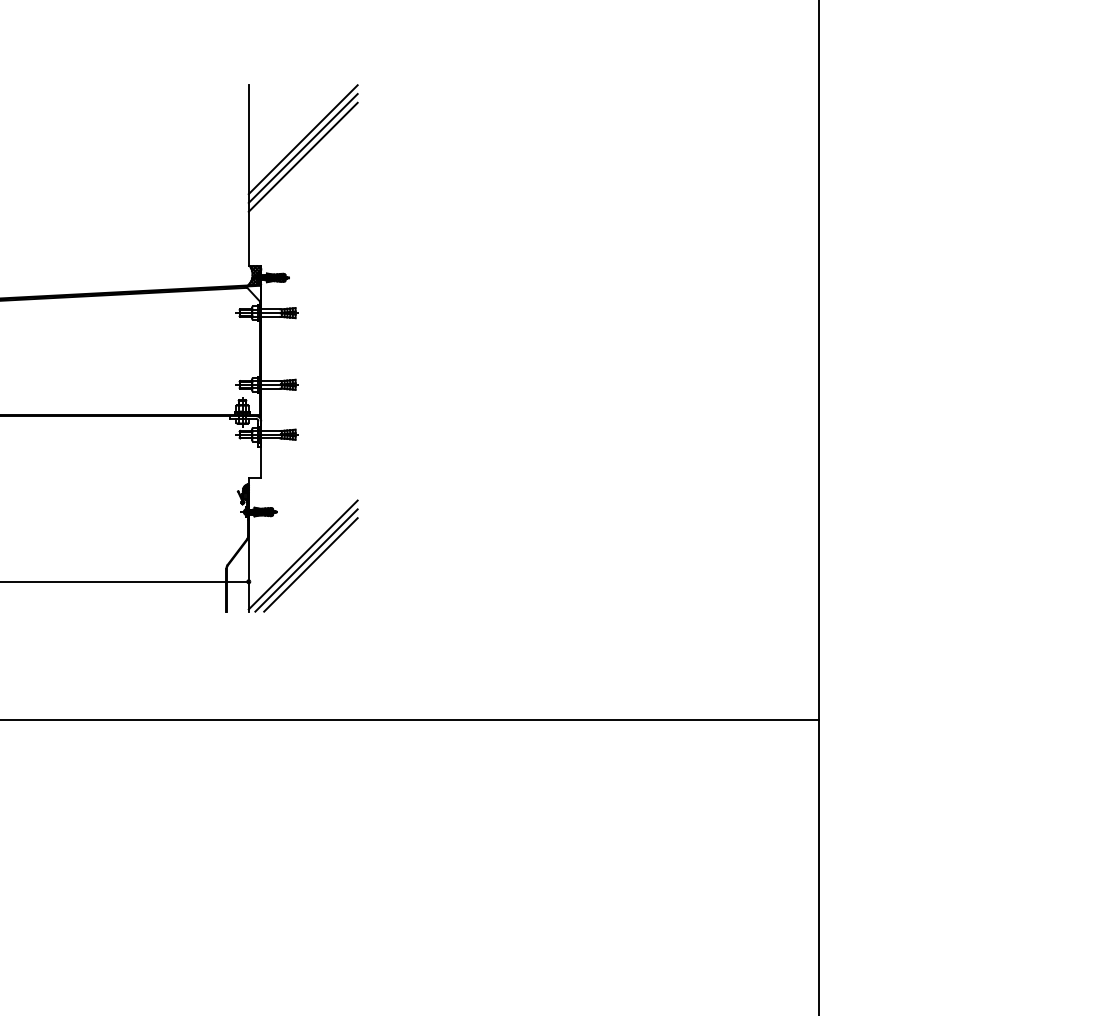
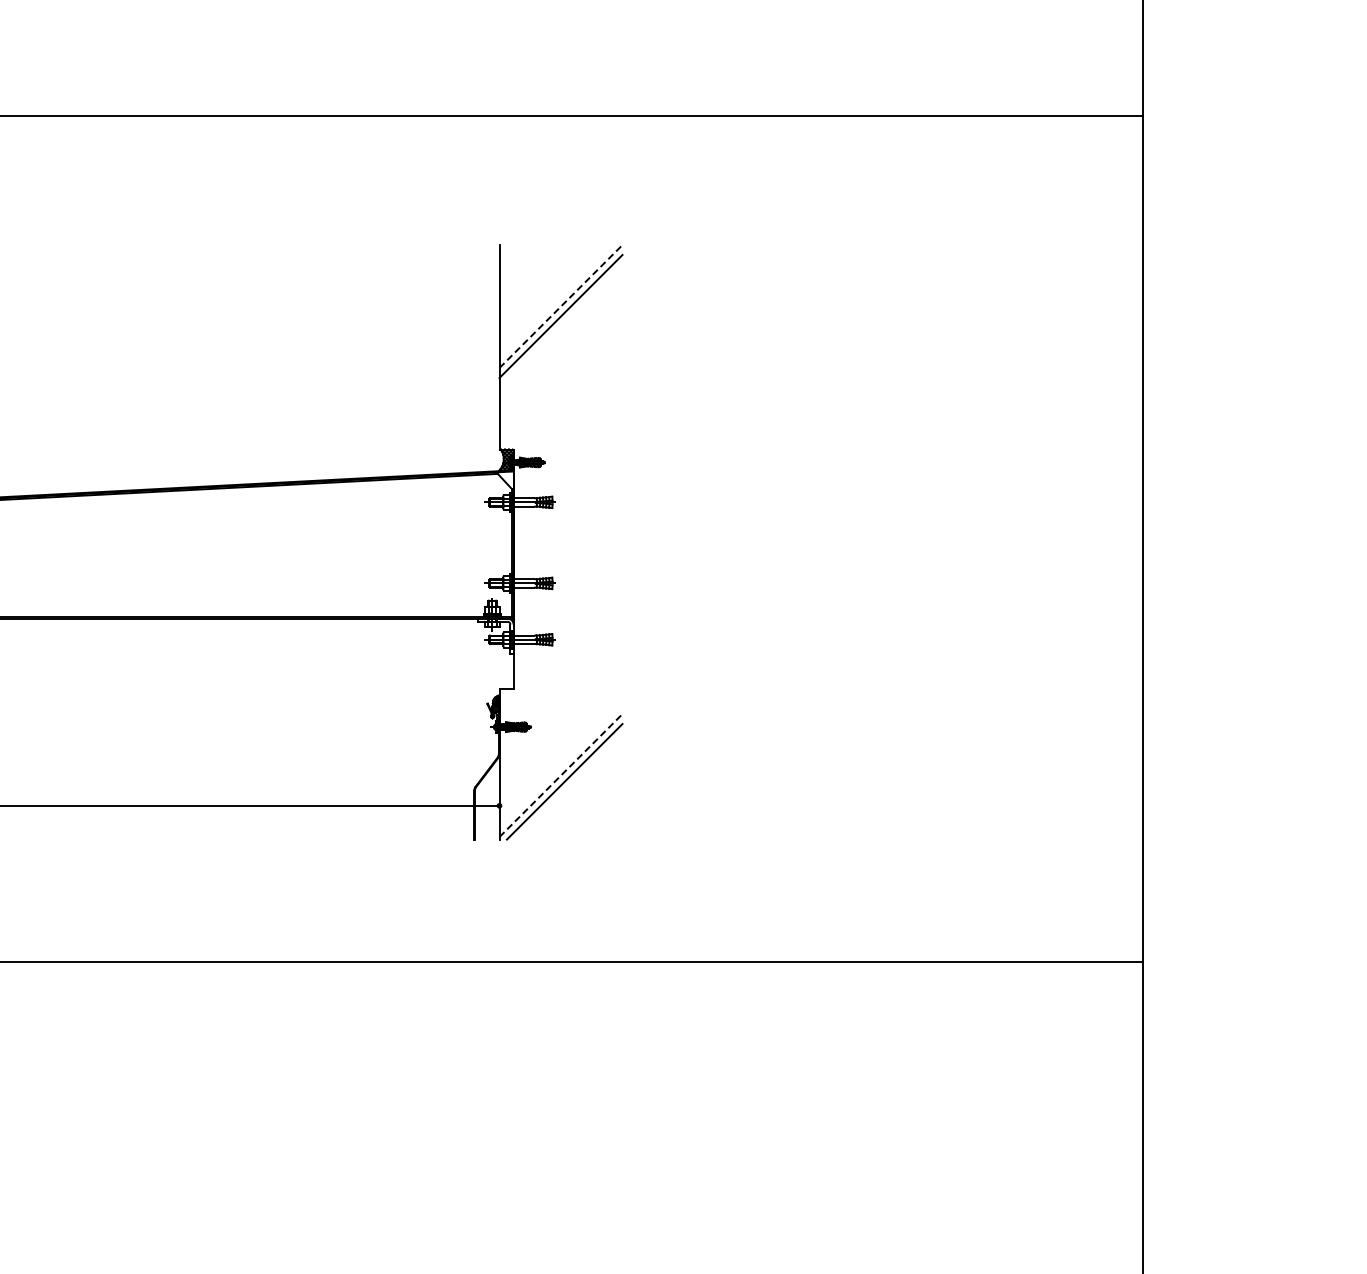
line: (303, 139) -> (561, 306), solid -> dashed
line: (302, 157) -> (560, 326), removed
line: (303, 554) -> (561, 775), solid -> dashed
line: (310, 564) -> (569, 786), removed

